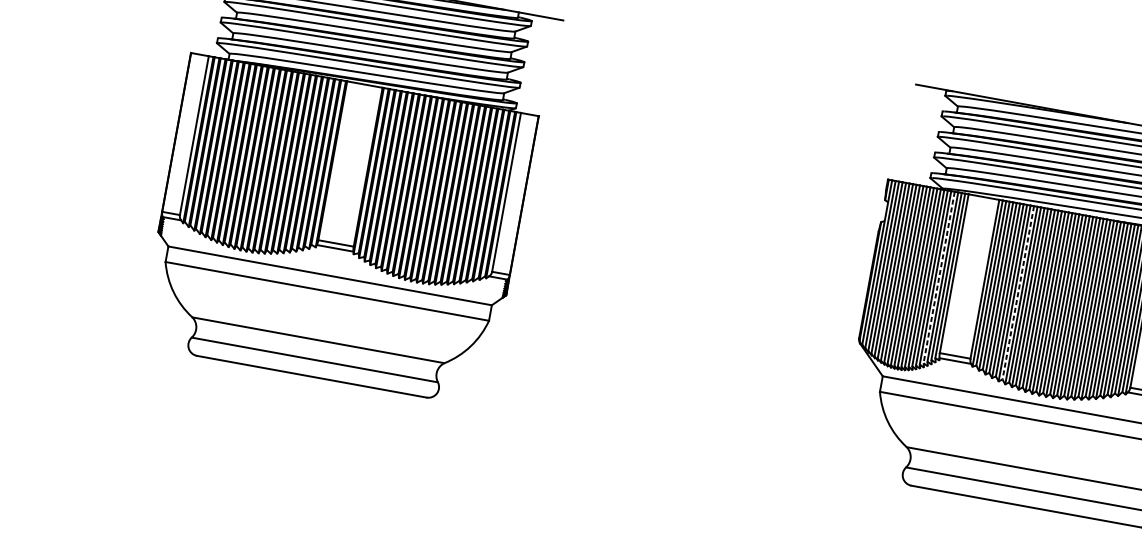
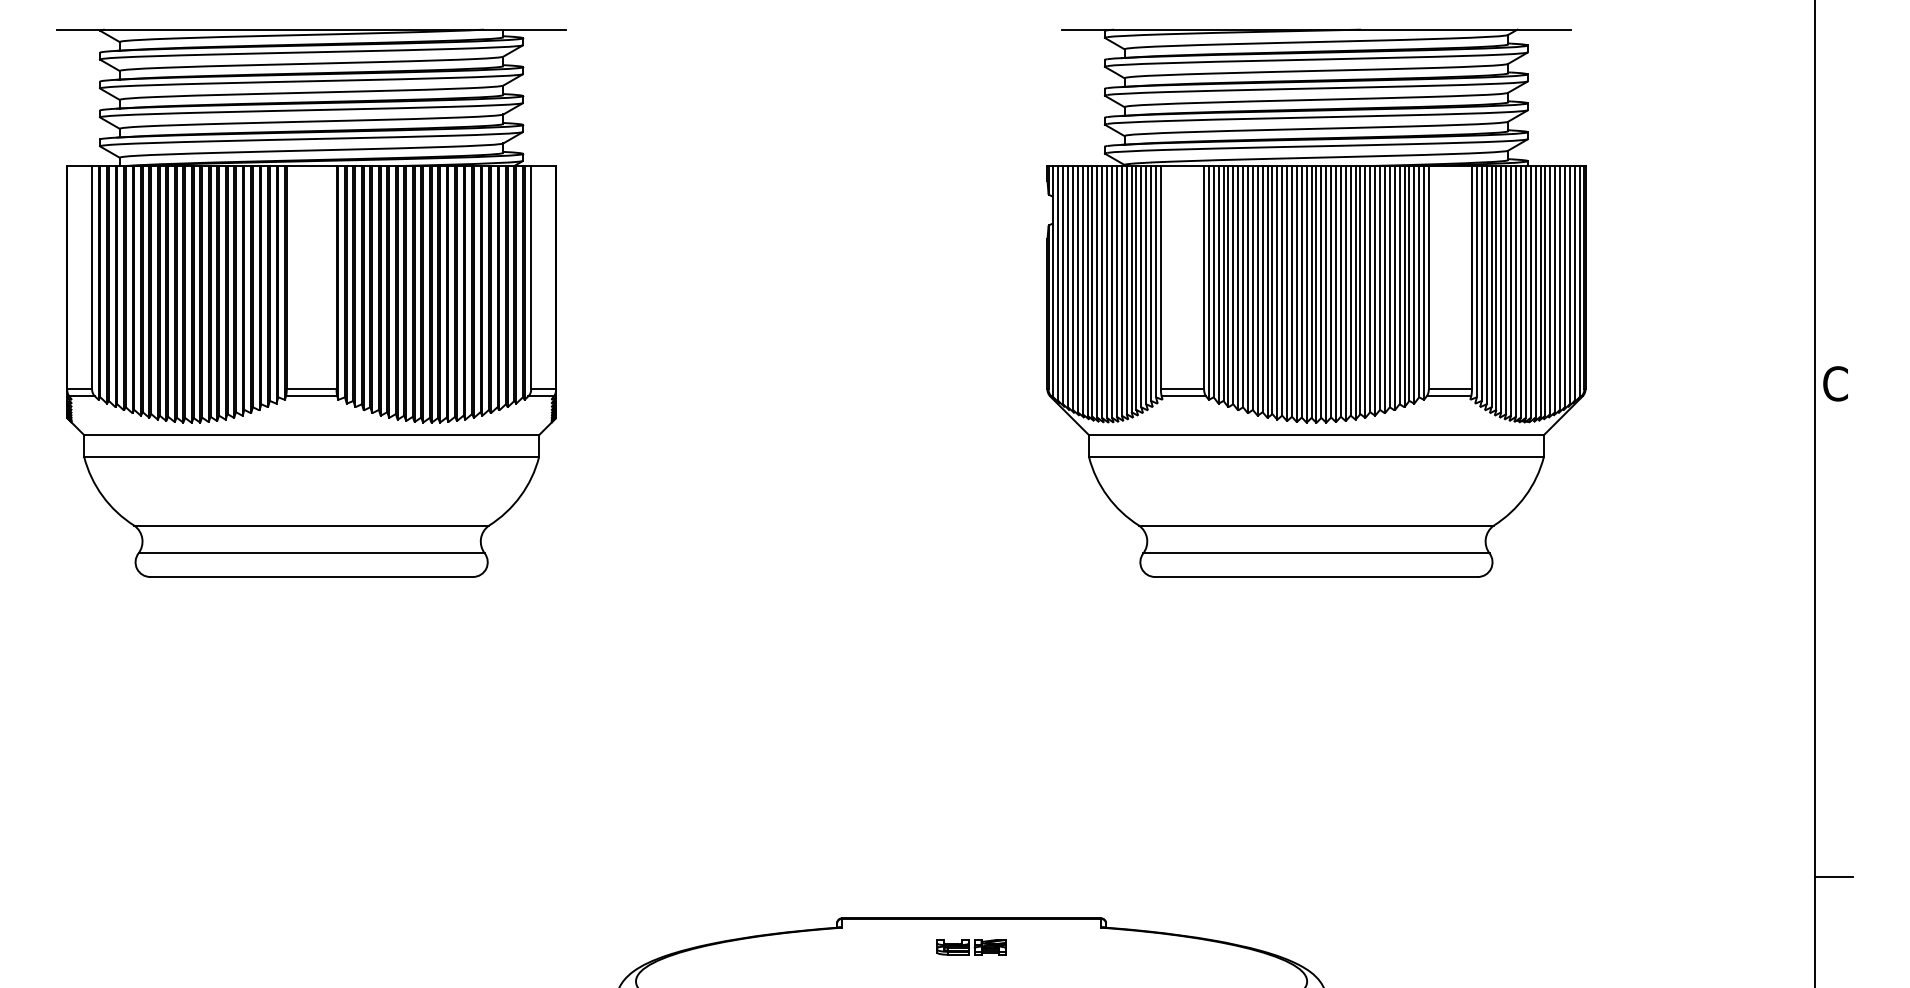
line: (939, 277) -> (1141, 286), dashed -> solid
line: (1018, 292) -> (1252, 287), dashed -> solid

